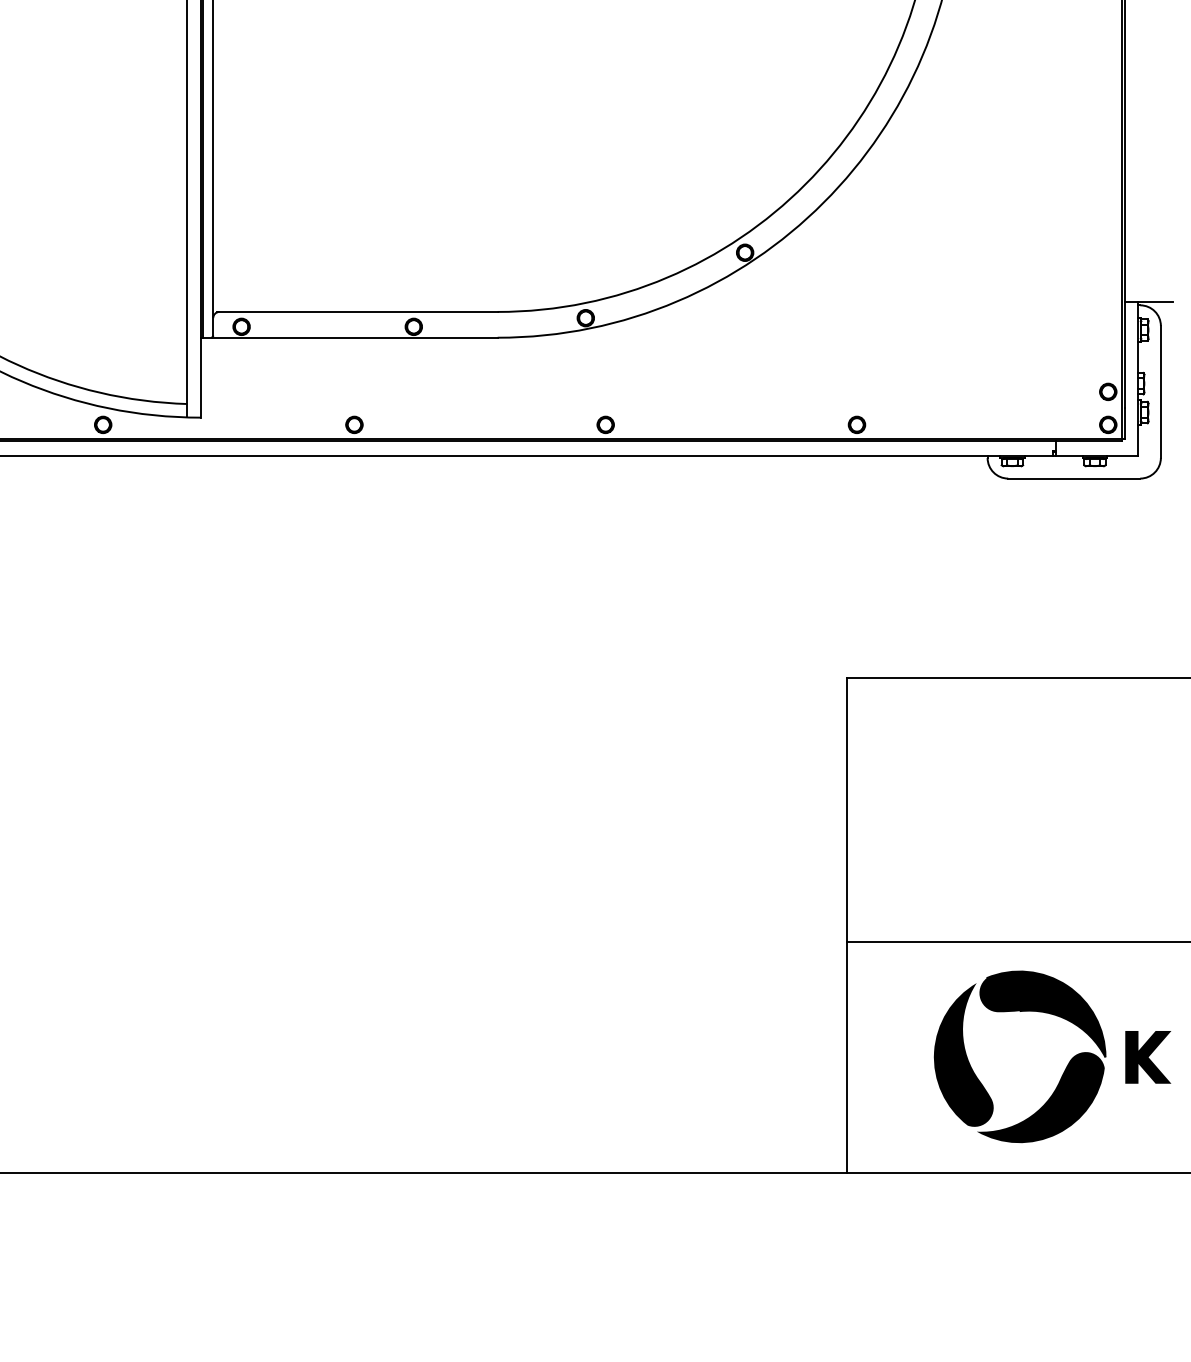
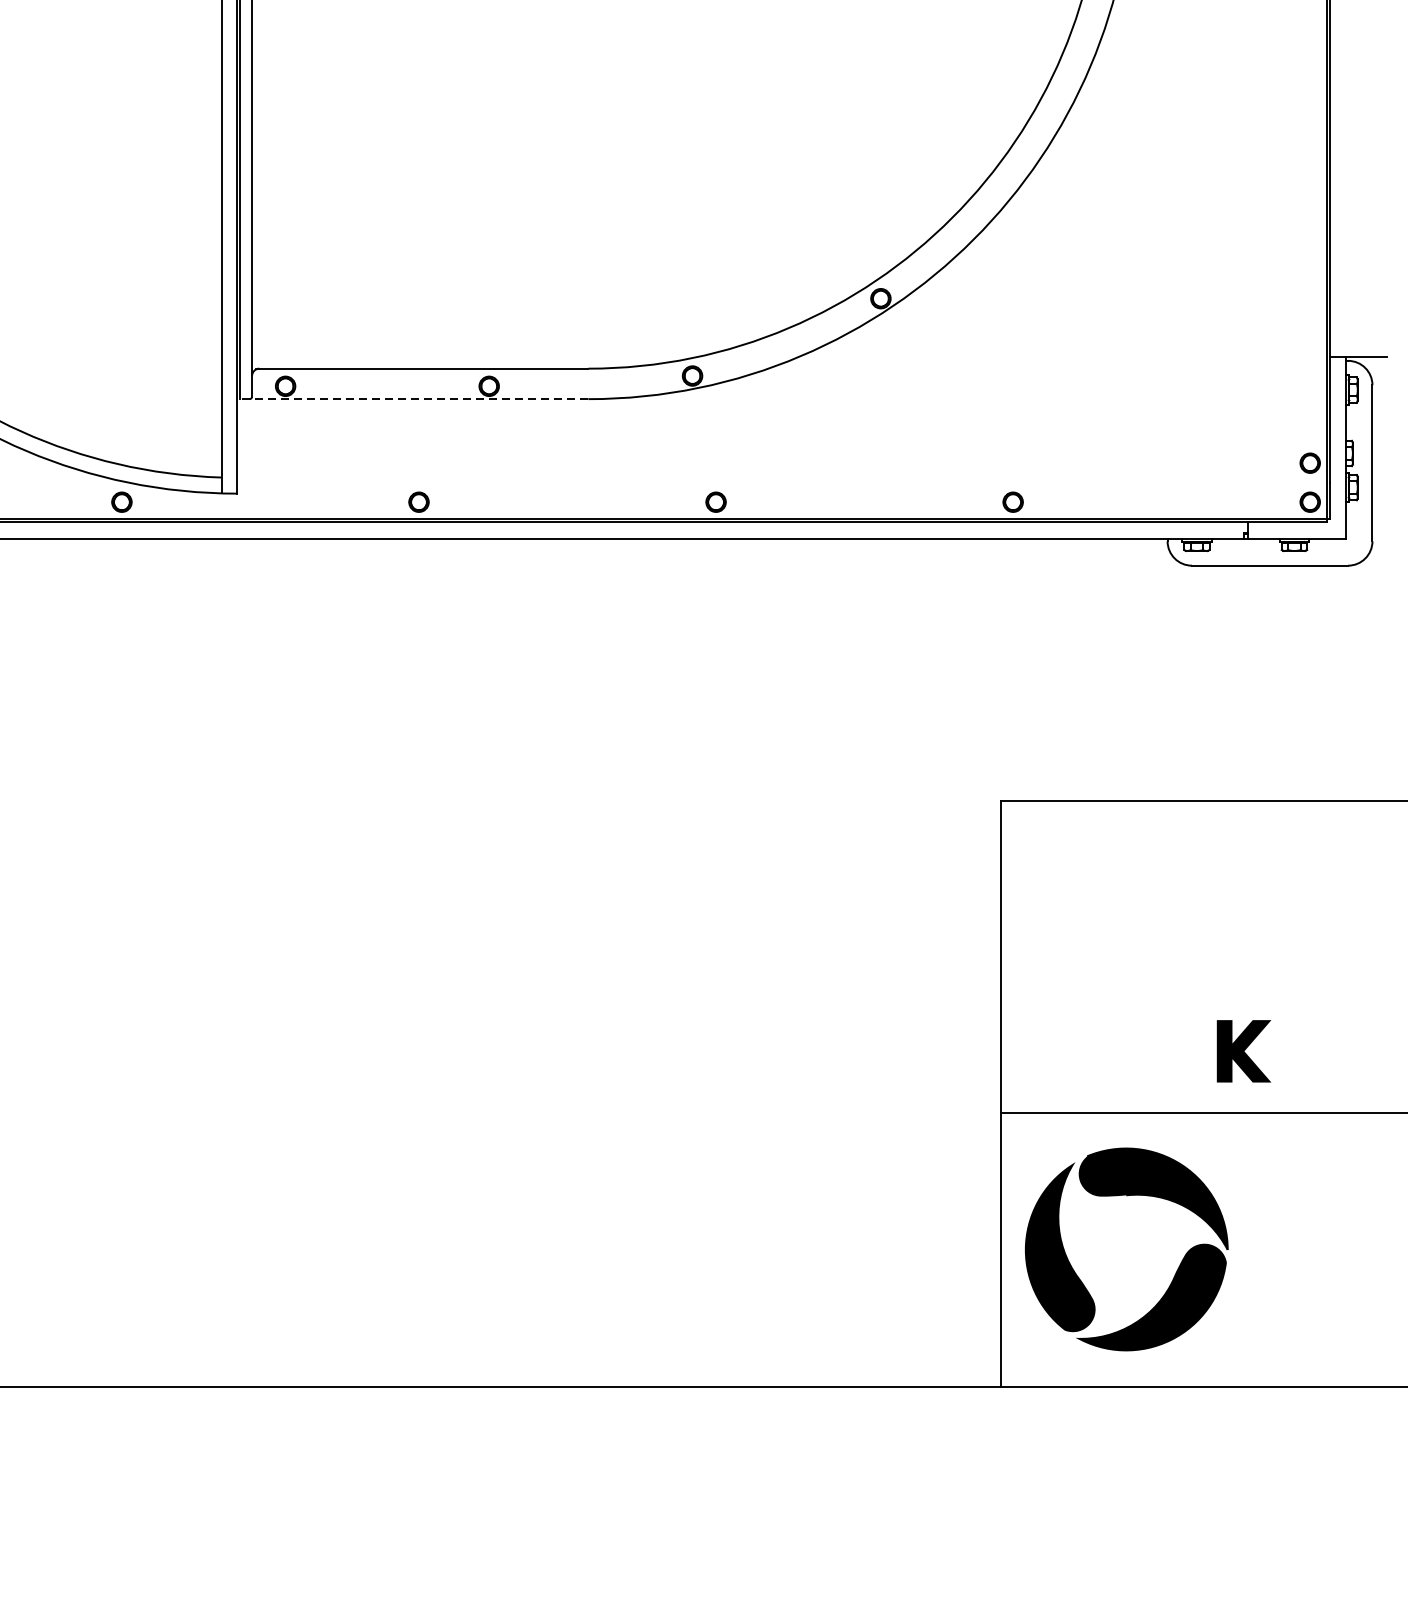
line: (348, 337) -> (411, 398), solid -> dashed
part: (1019, 1011) -> (1126, 1195), moved
part: (1148, 1057) -> (1244, 1051), moved

